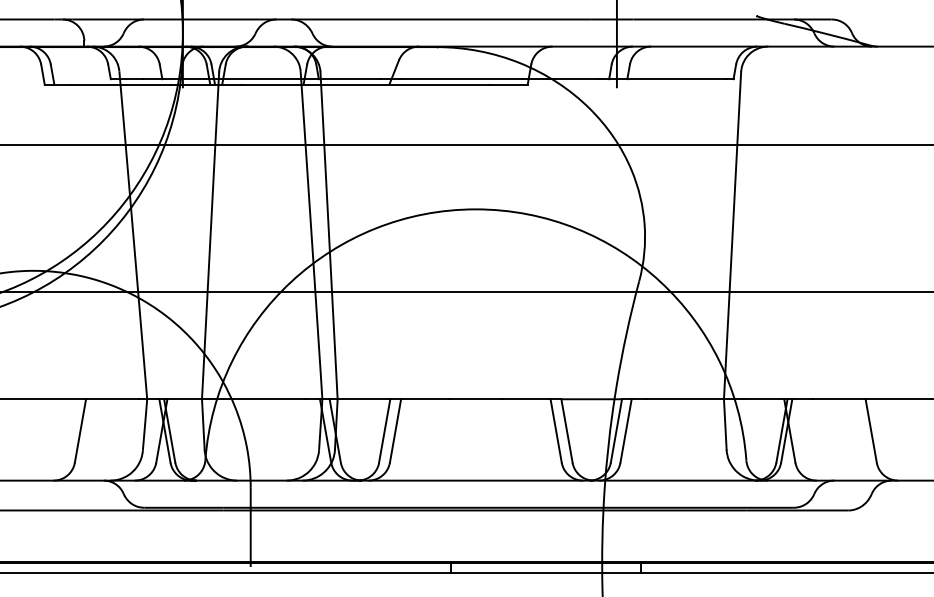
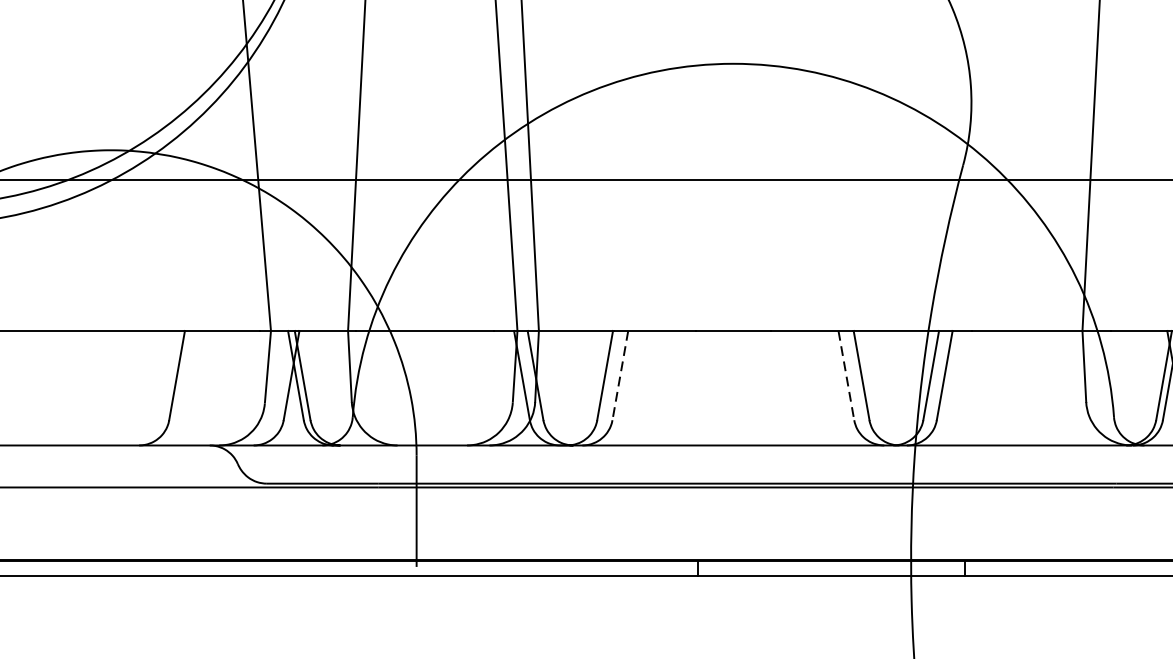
line: (395, 431) -> (620, 376), solid -> dashed
line: (556, 431) -> (846, 376), solid -> dashed

